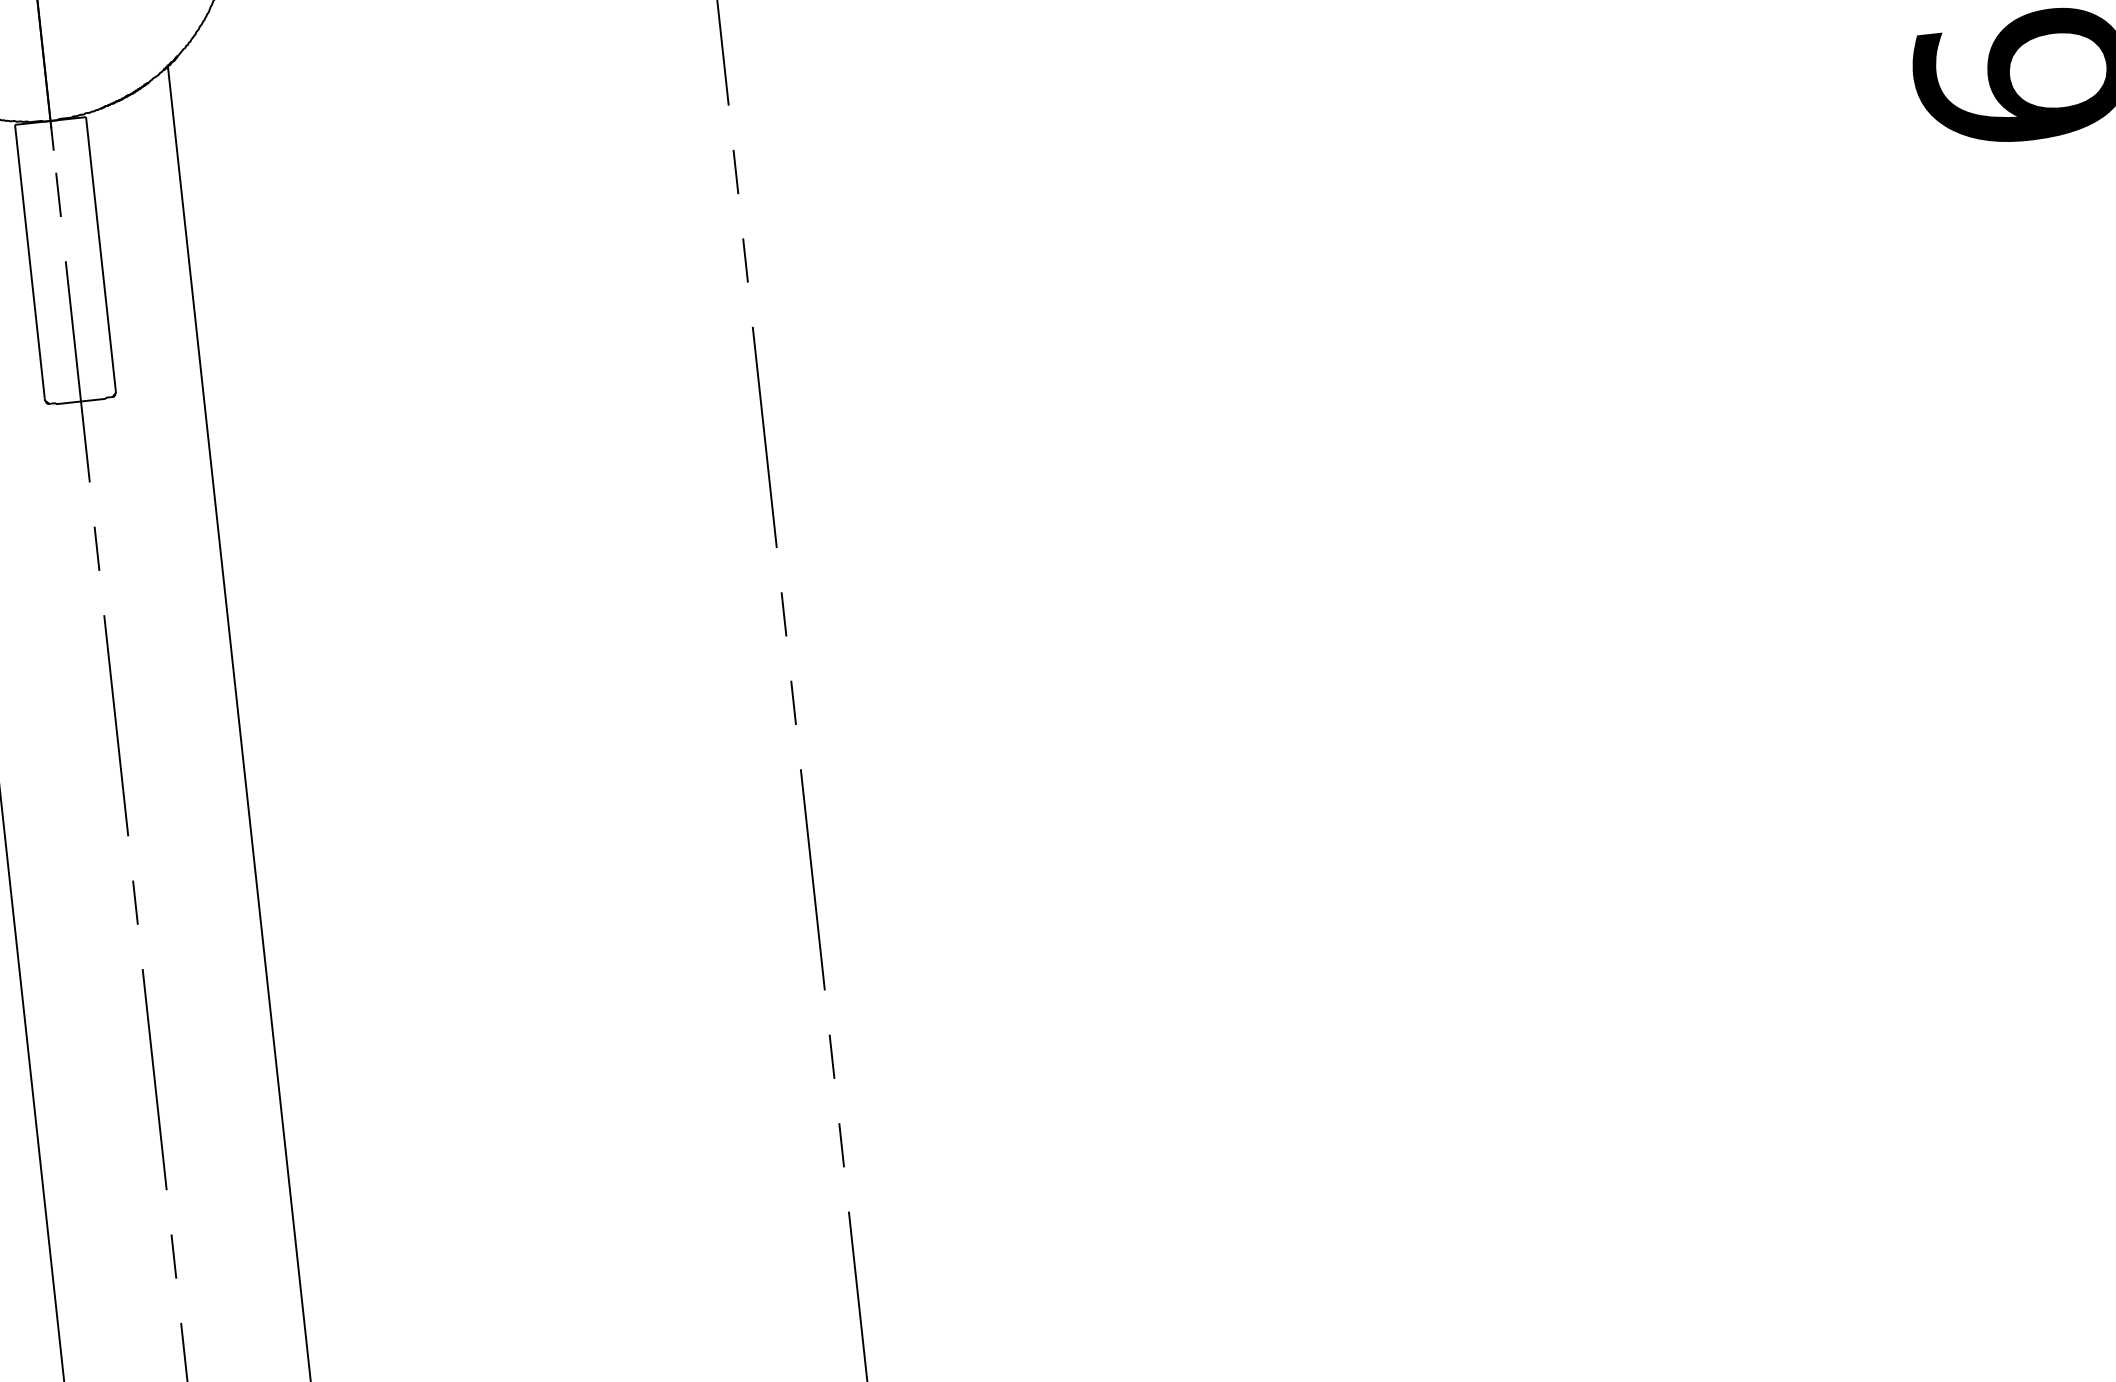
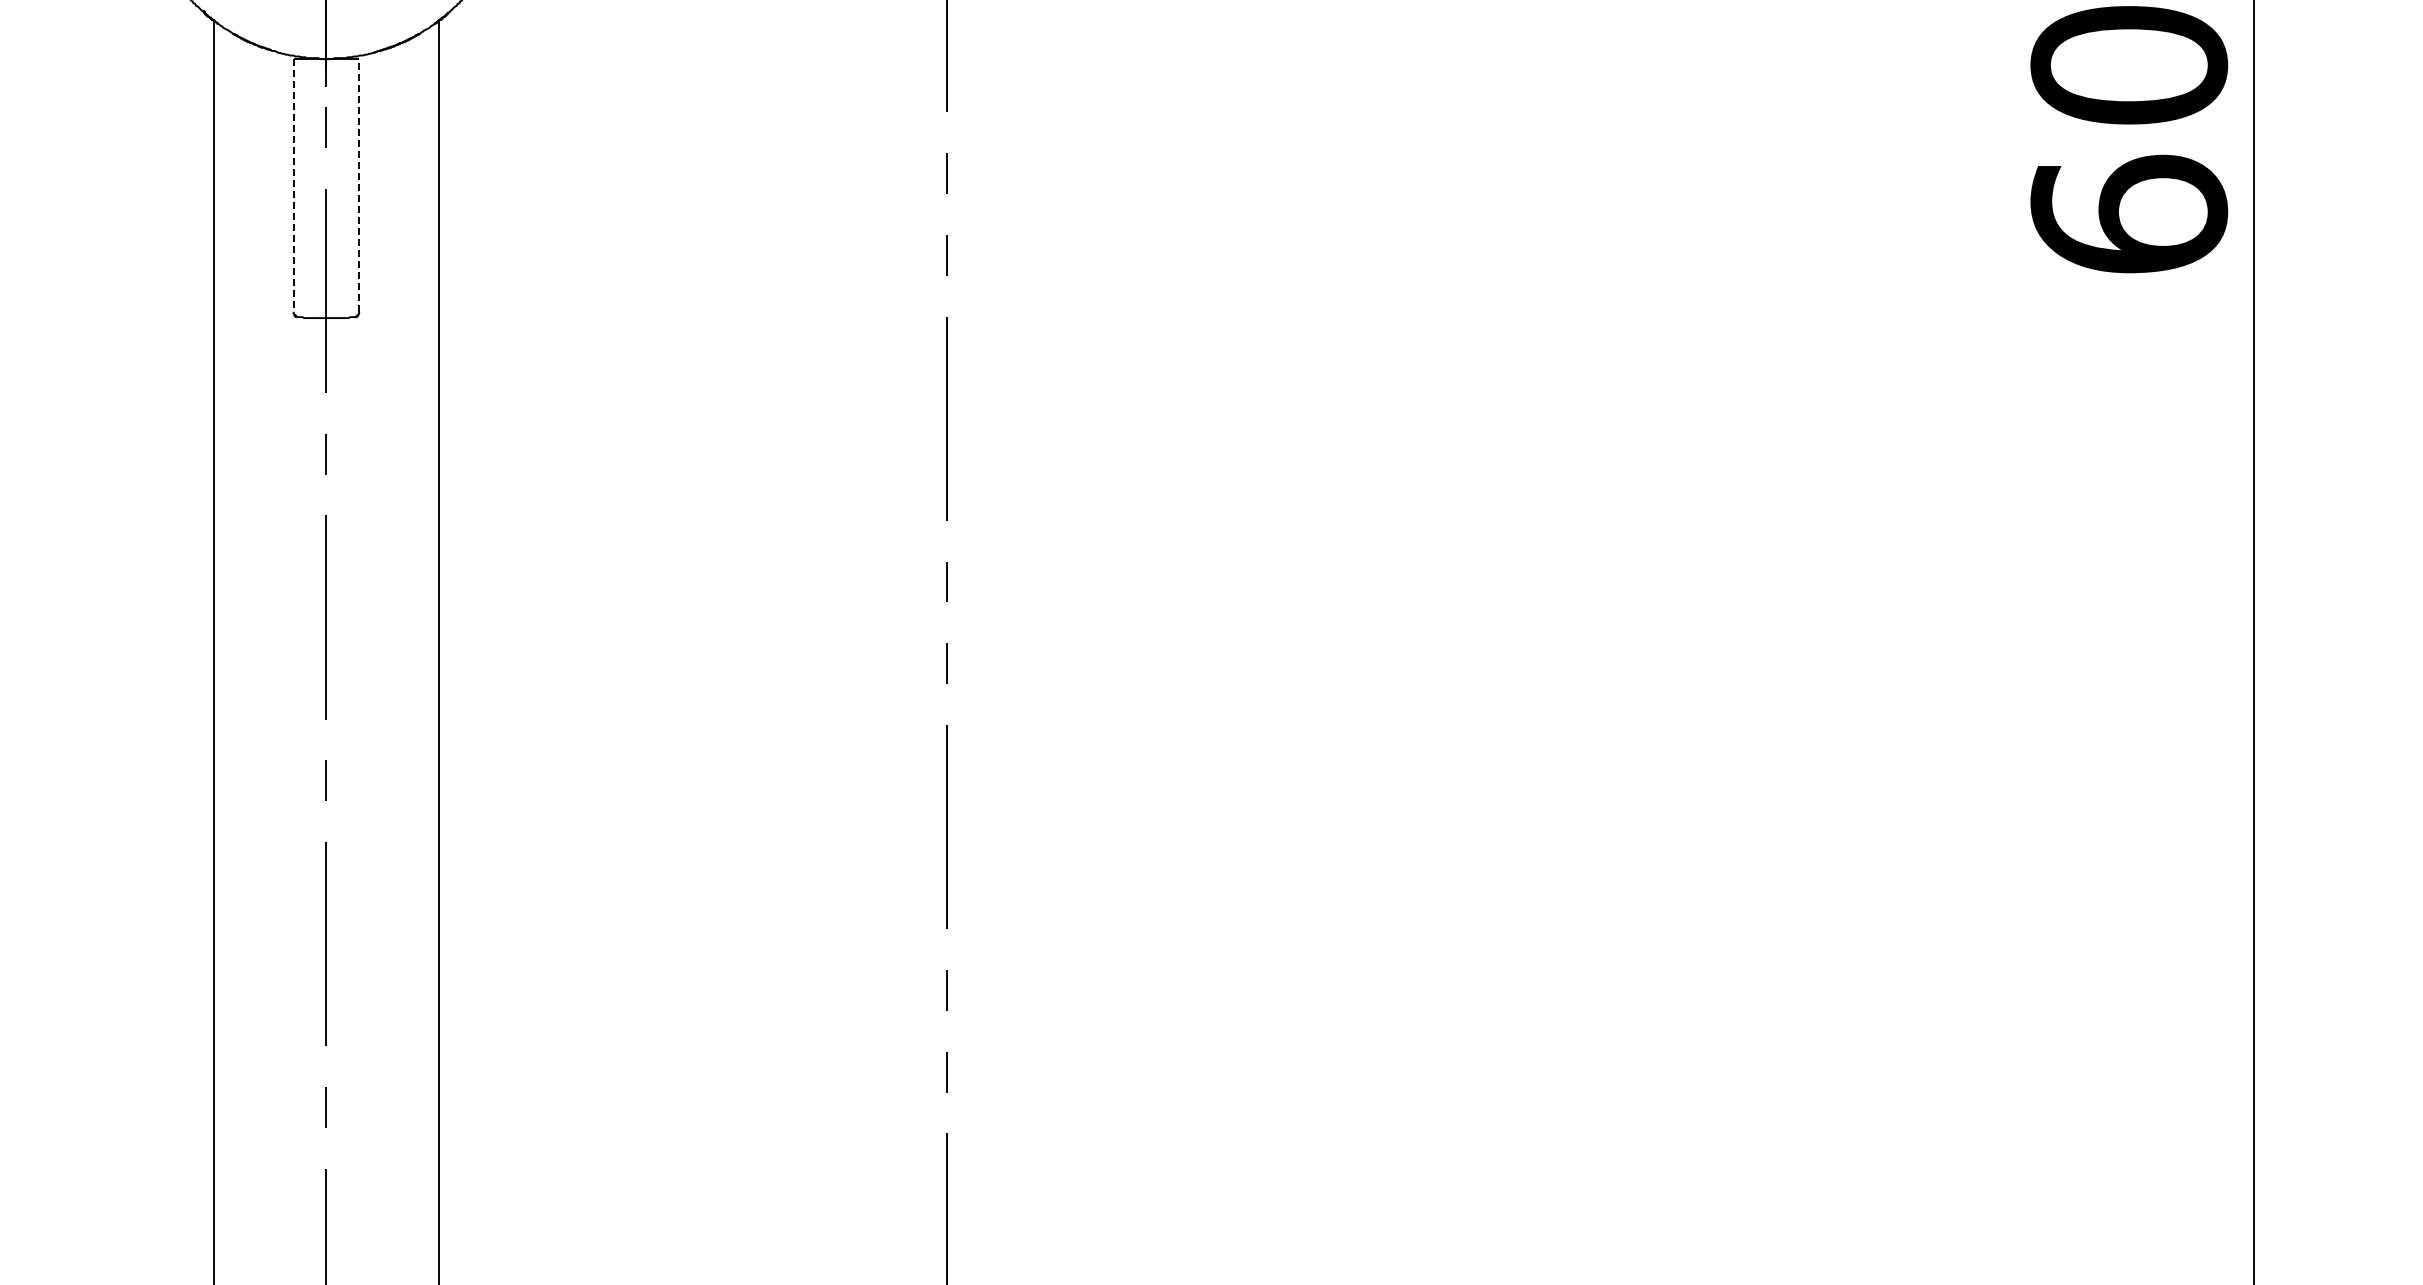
line: (101, 252) -> (359, 184), solid -> dashed
line: (29, 261) -> (293, 185), solid -> dashed

